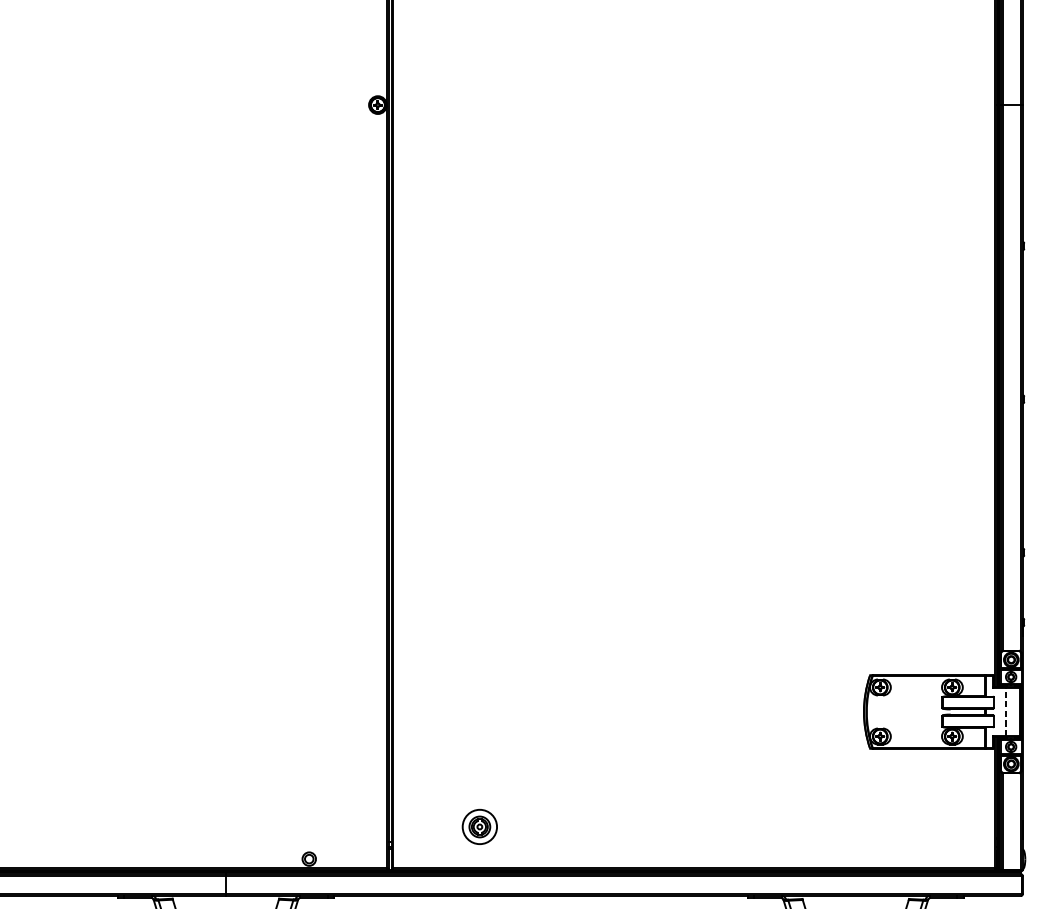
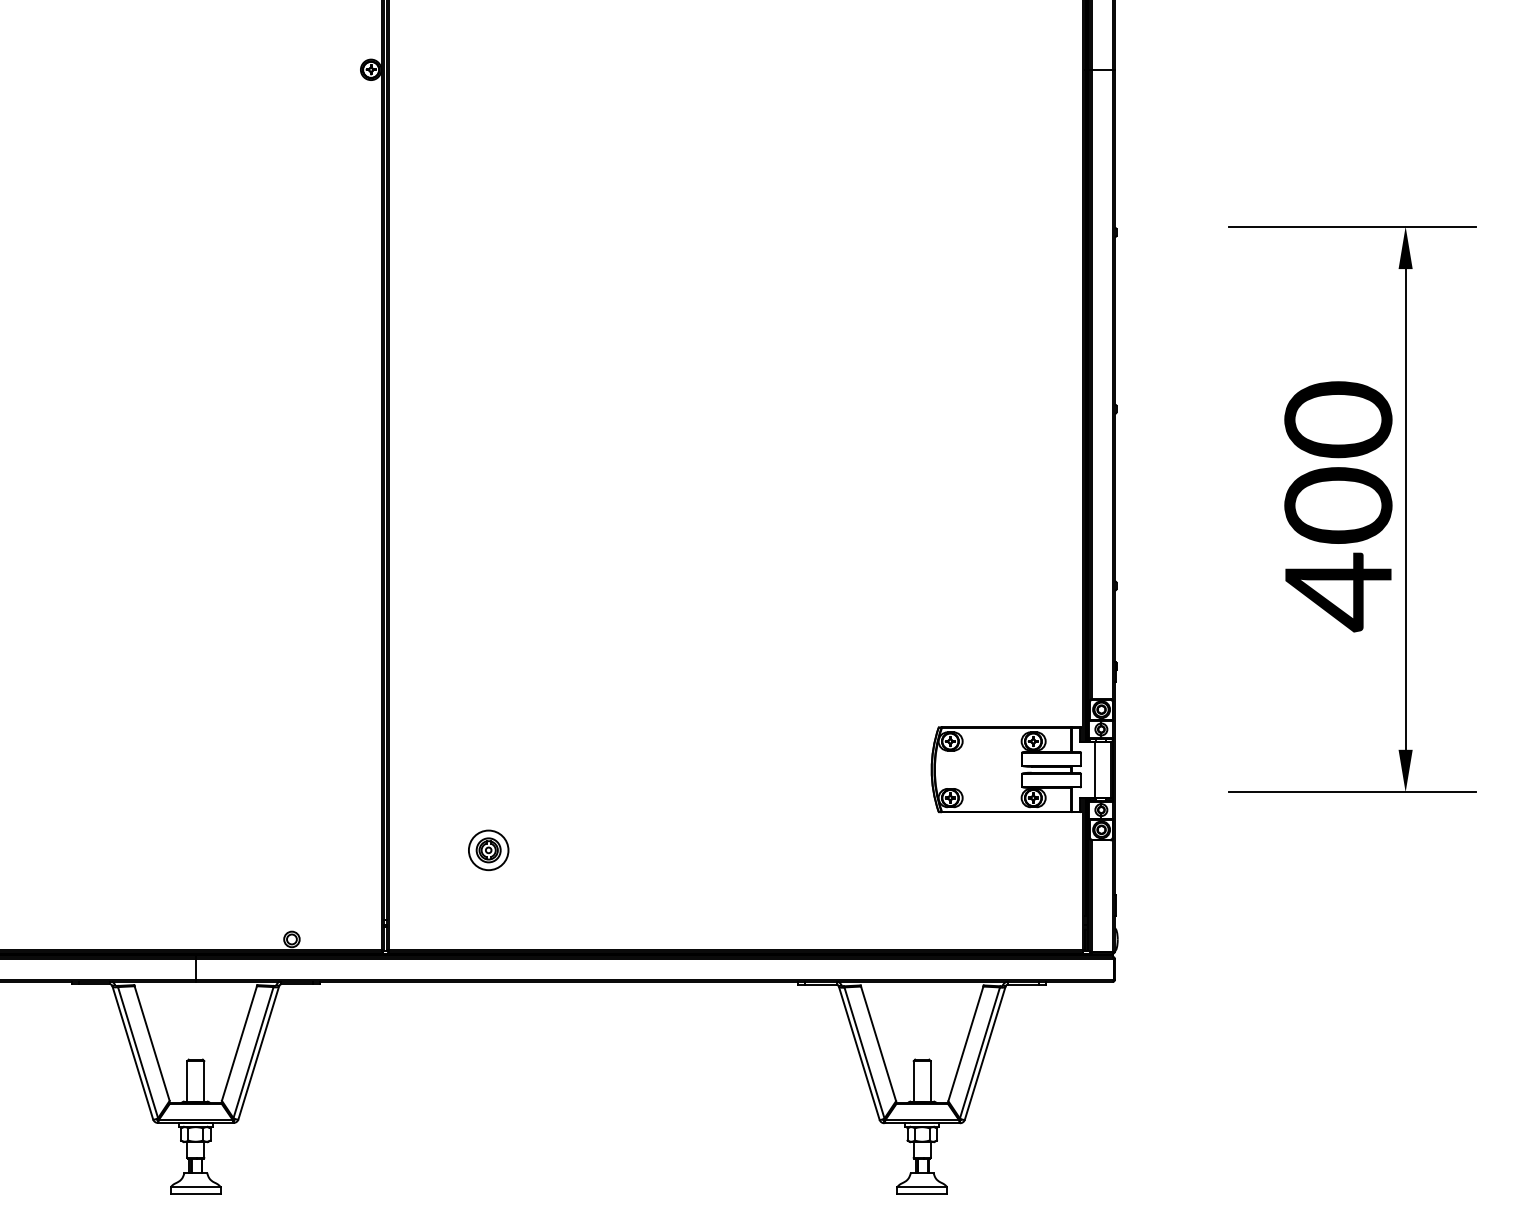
line: (1006, 711) -> (1095, 769), dashed -> solid
part: (479, 827) -> (488, 850), moved

